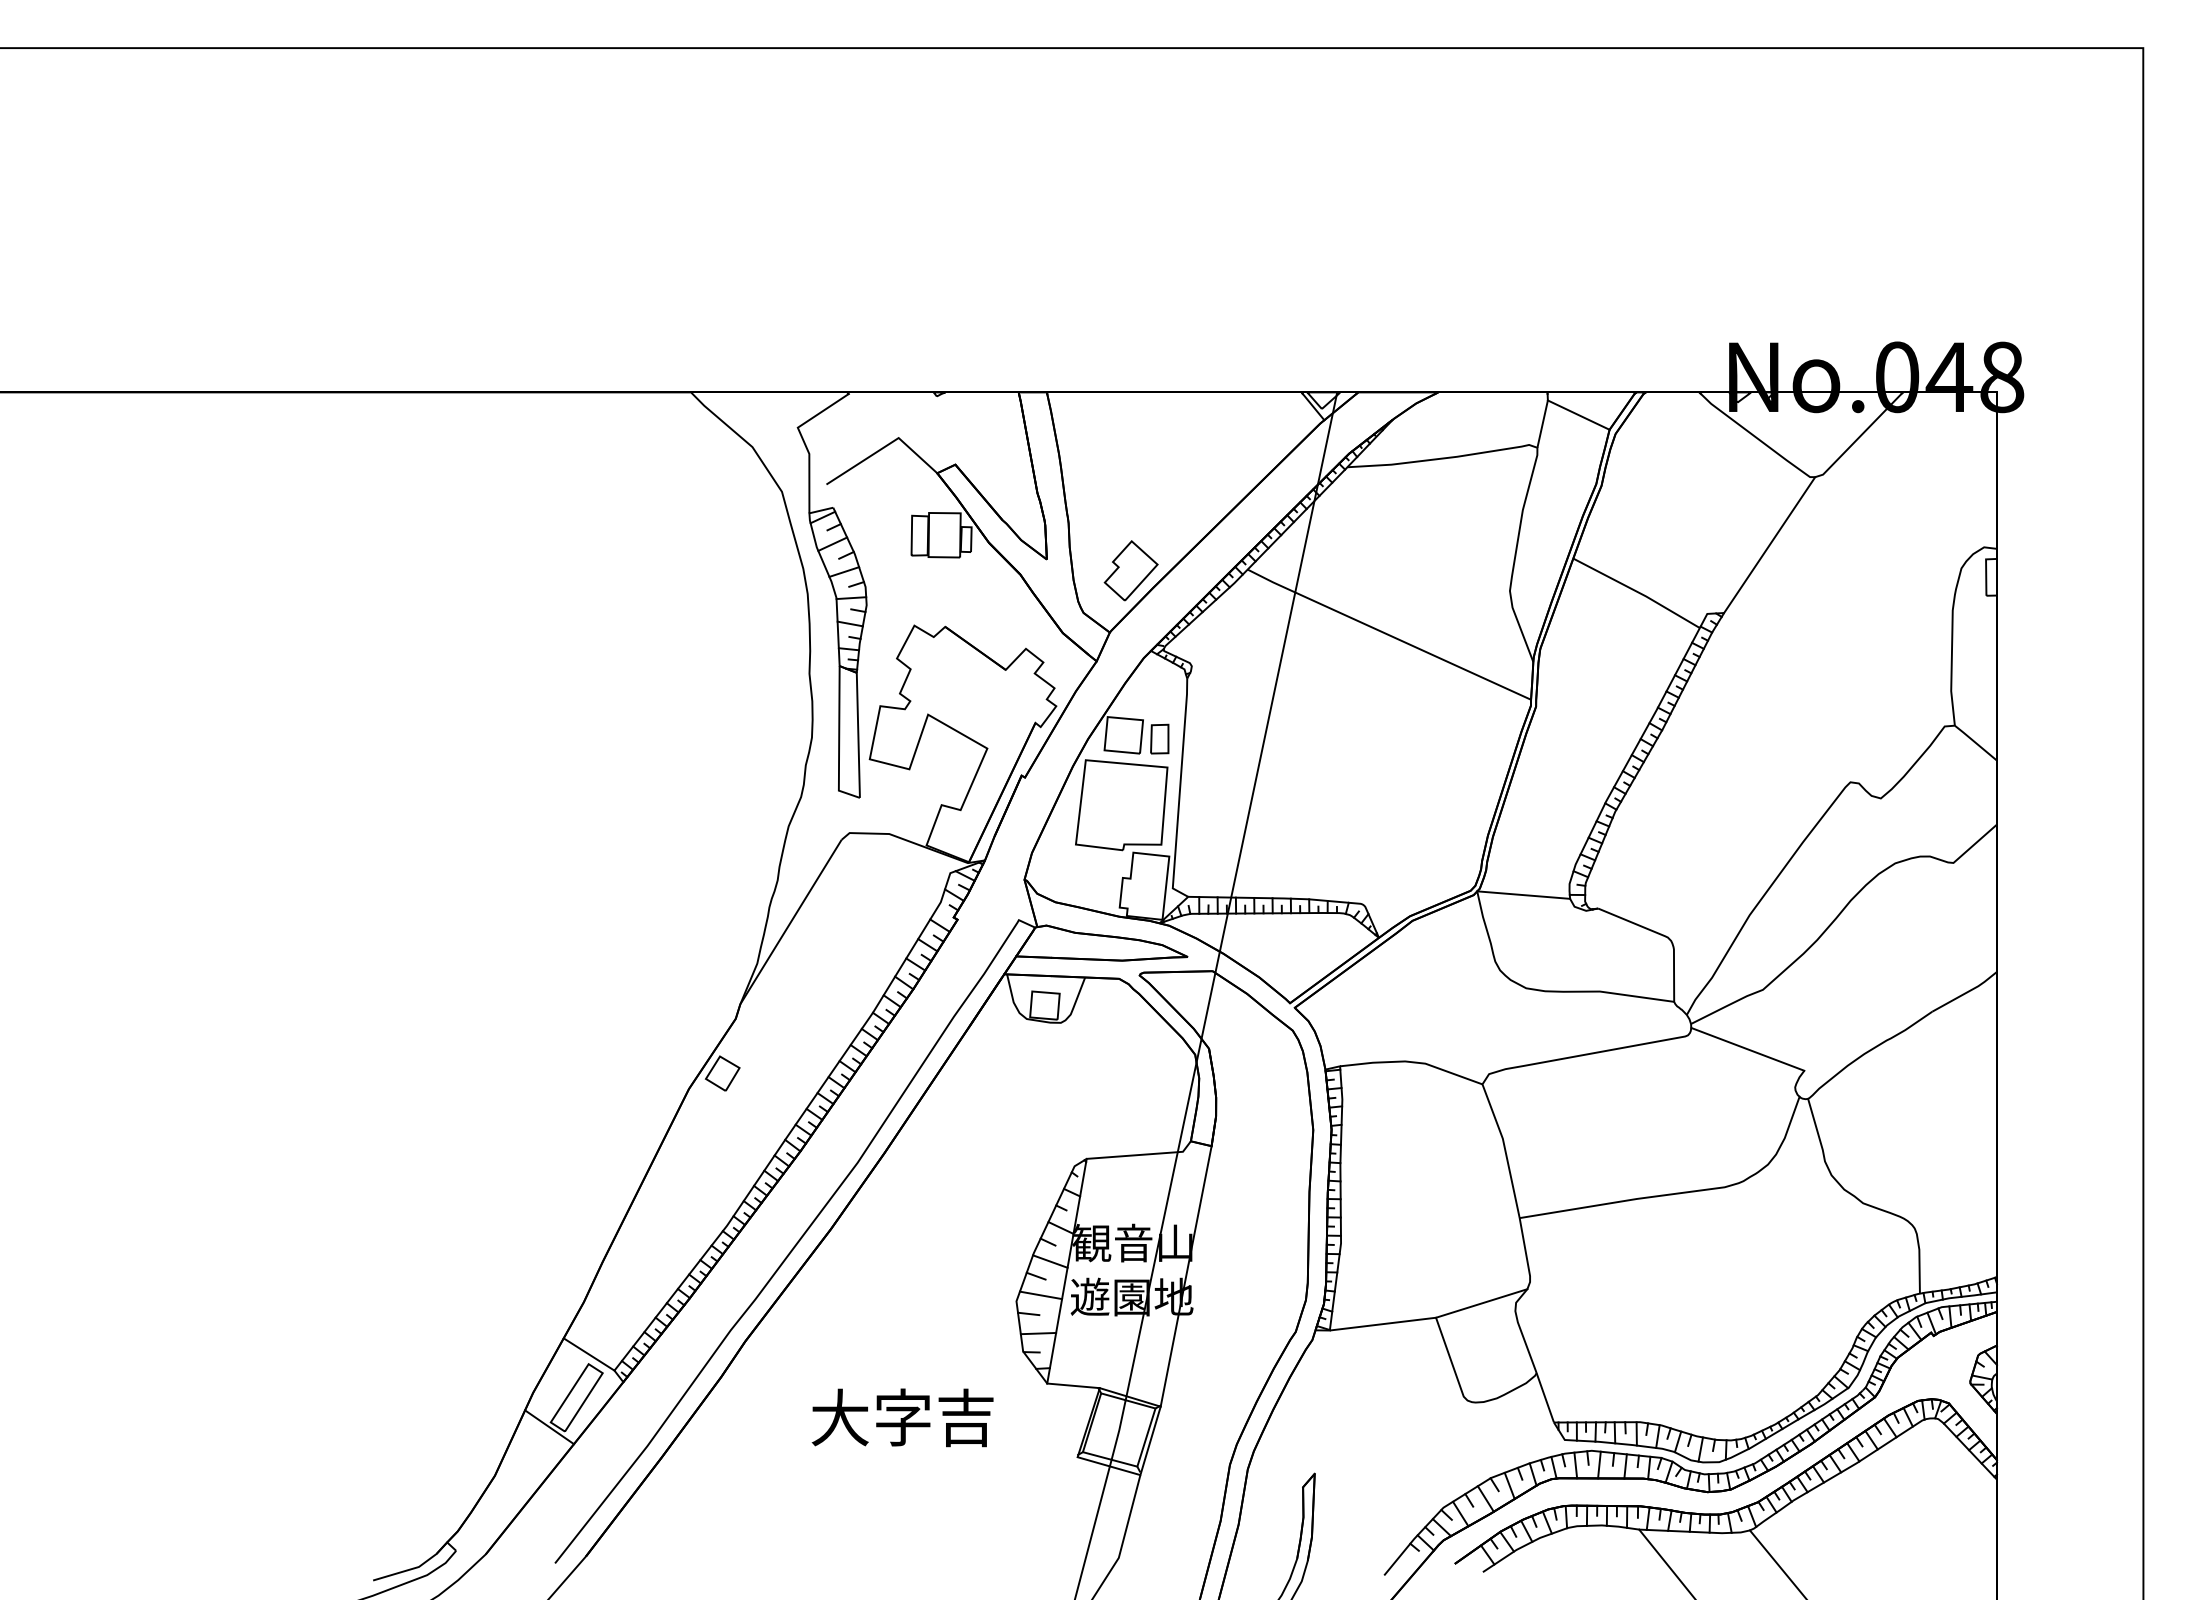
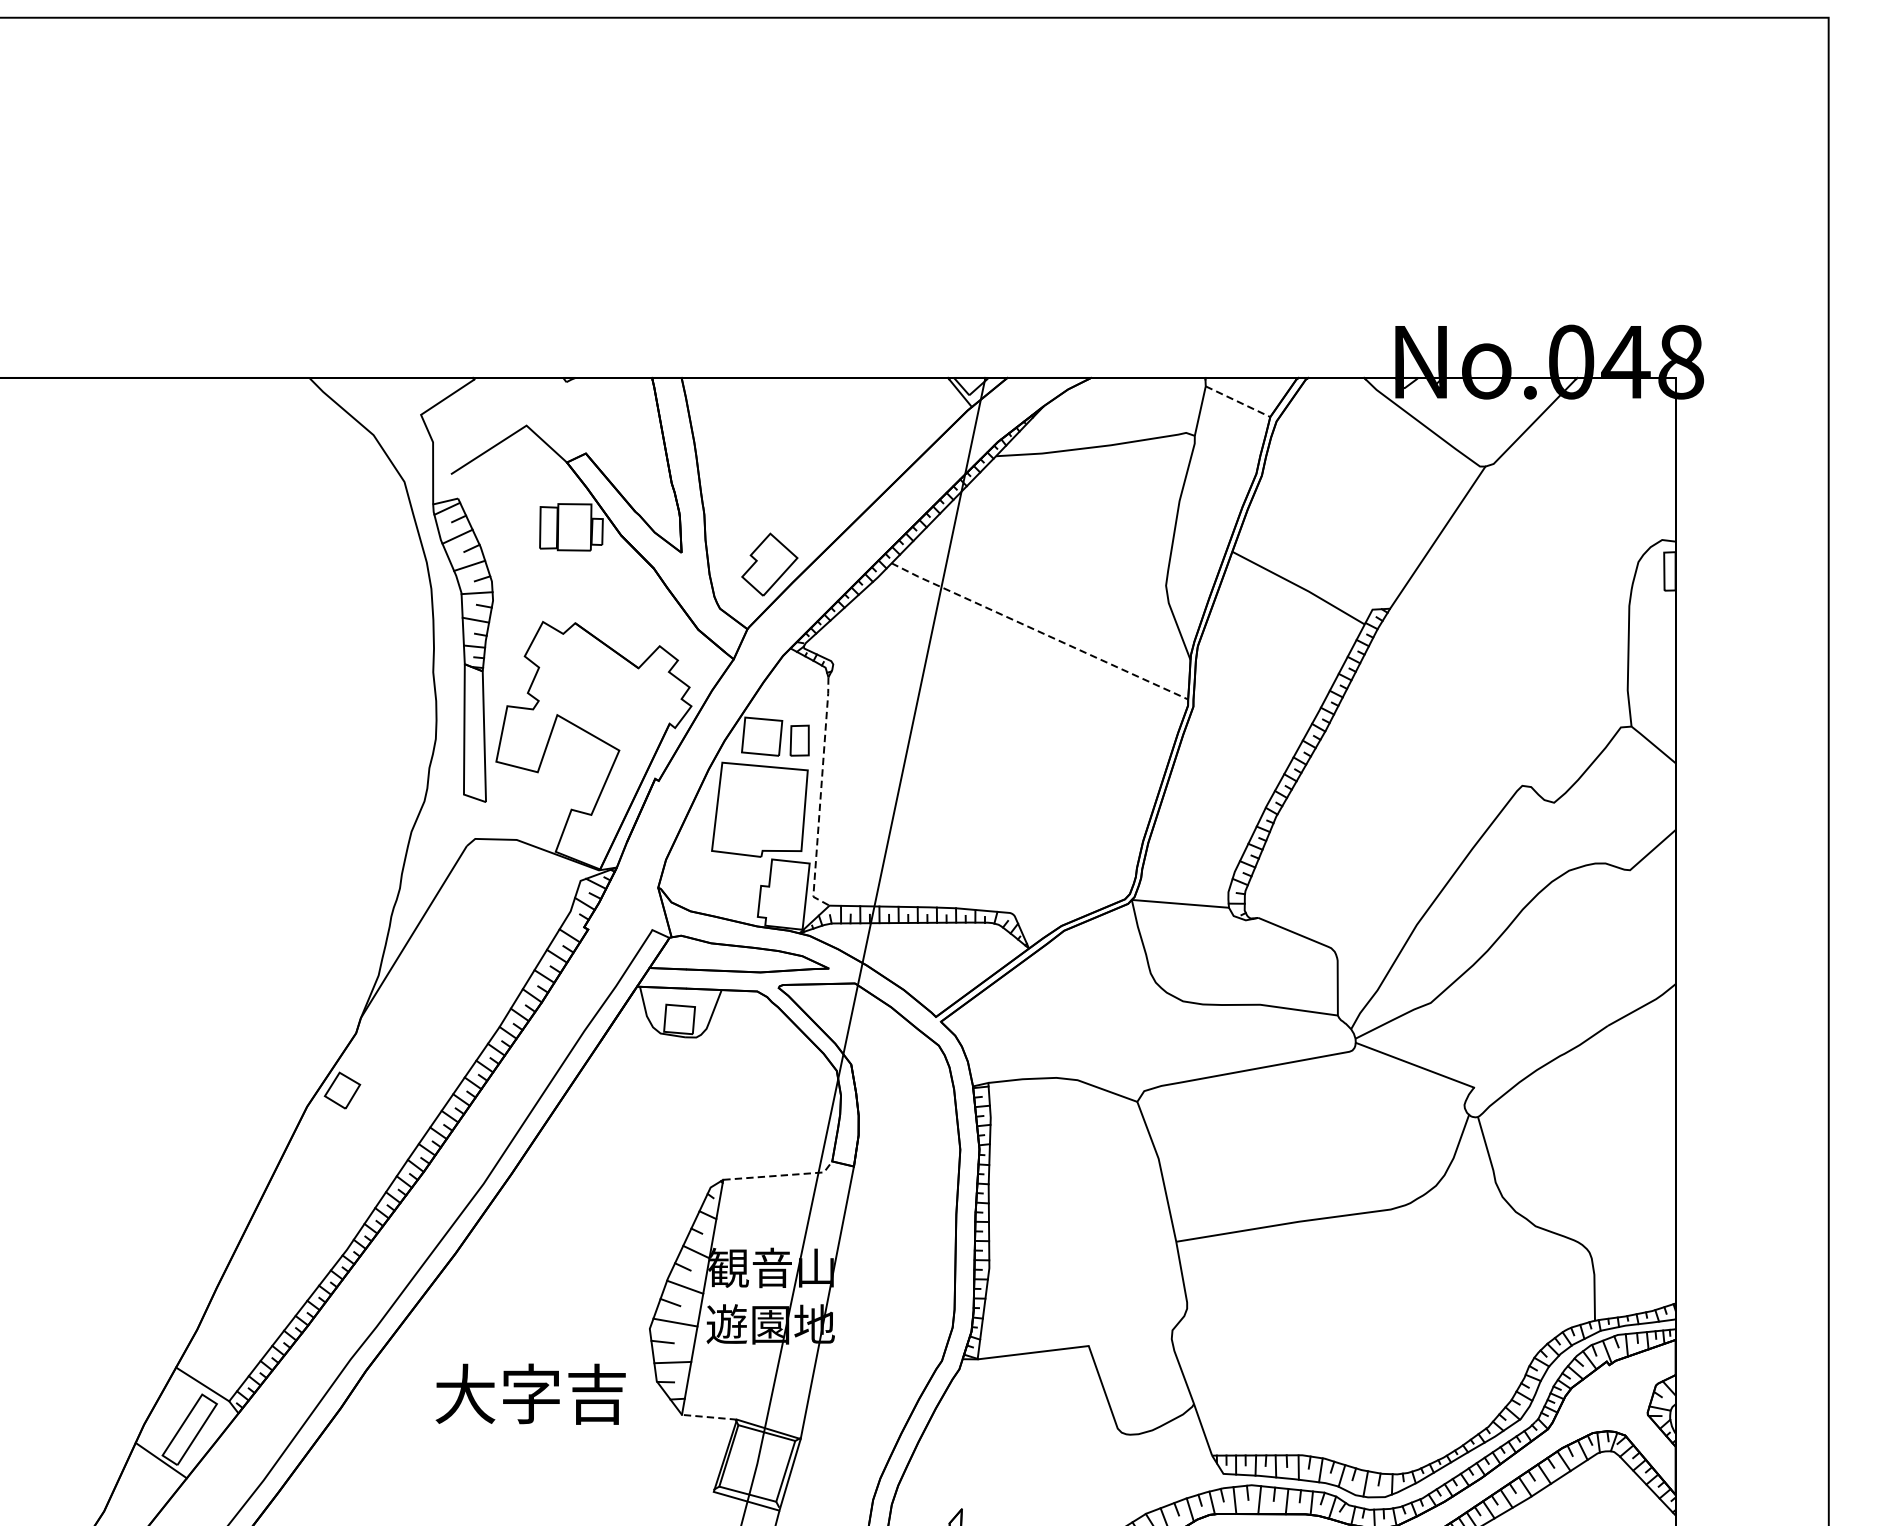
line: (1579, 415) -> (1238, 402), solid -> dashed
line: (1388, 634) -> (1039, 631), solid -> dashed
line: (1179, 792) -> (820, 796), solid -> dashed
line: (1142, 1154) -> (781, 1175), solid -> dashed
line: (1481, 1303) -> (1136, 1331), removed
line: (1073, 1385) -> (709, 1416), solid -> dashed
text: (902, 1417) -> (530, 1393), moved

